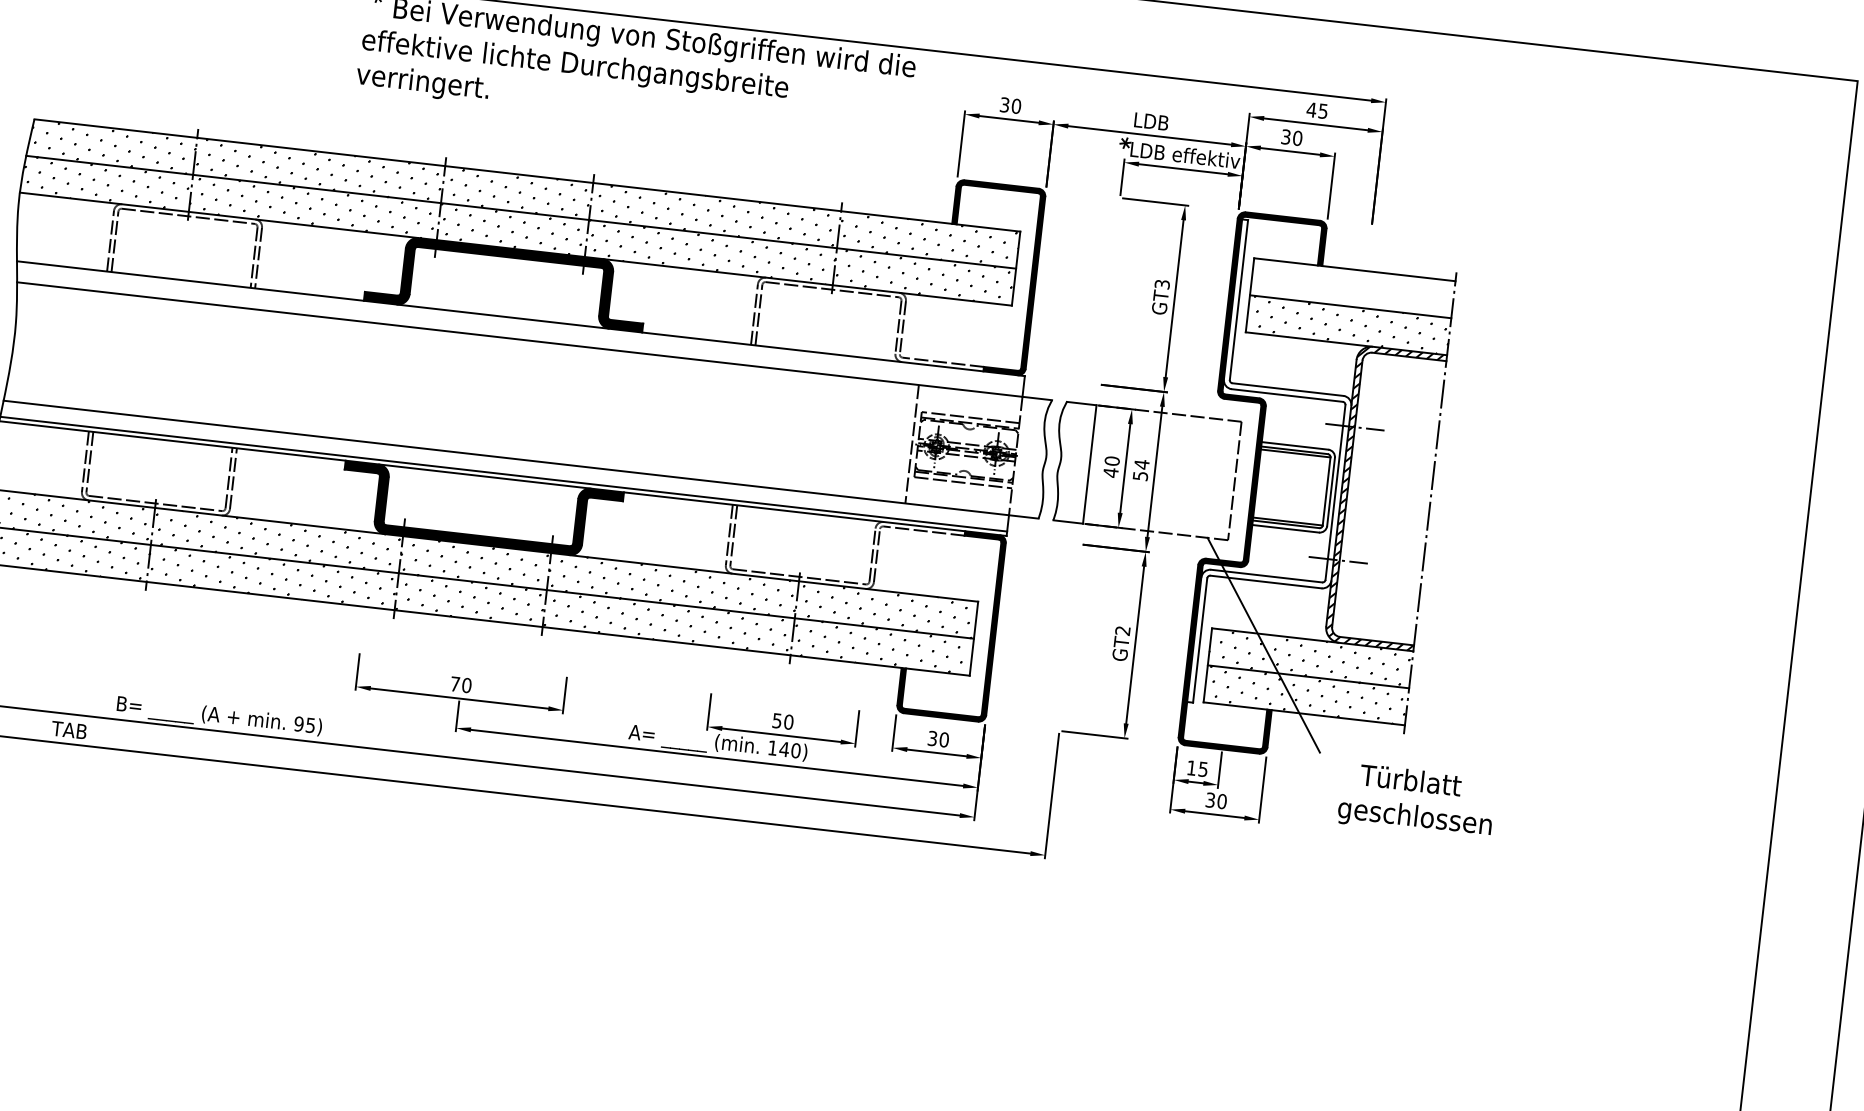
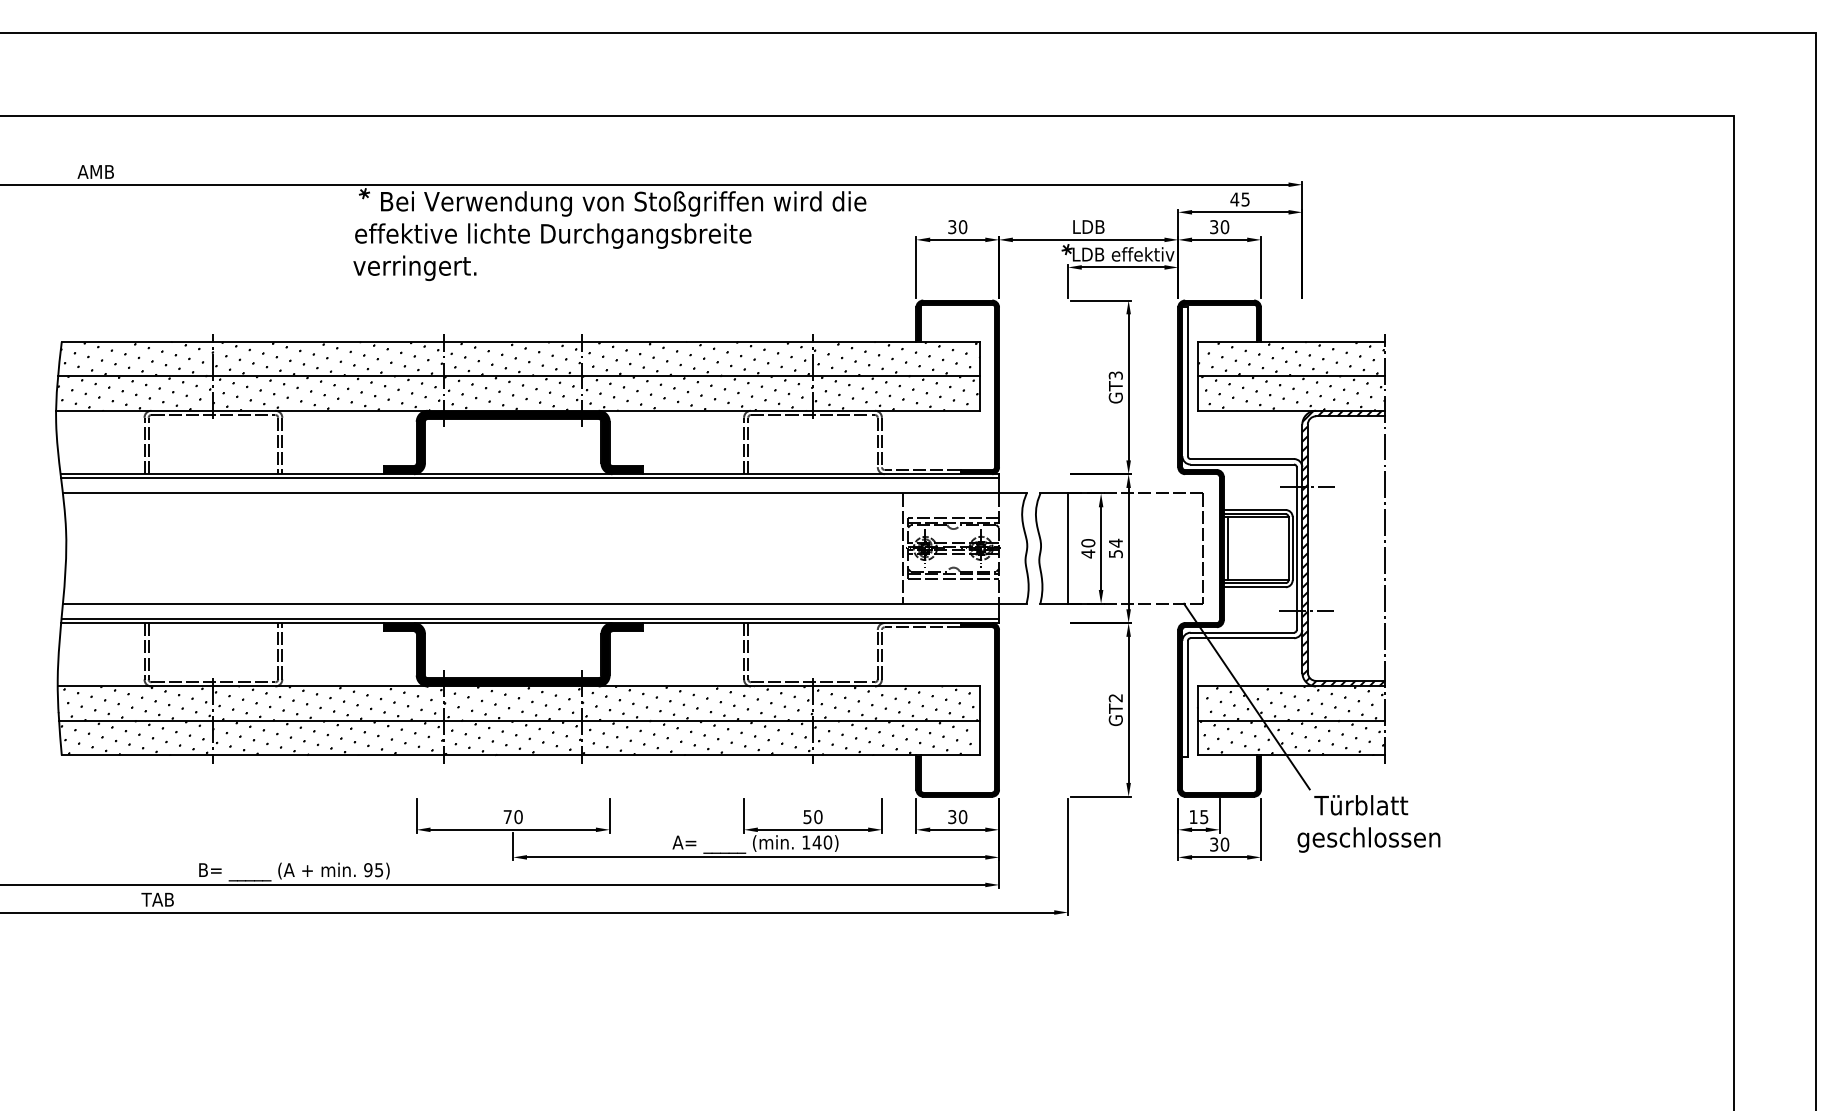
hatch: (1353, 287) -> (1291, 358), added
line: (521, 323) -> (530, 478), added
line: (1261, 483) -> (1227, 548), added
text: (1416, 800) -> (1368, 823), moved

